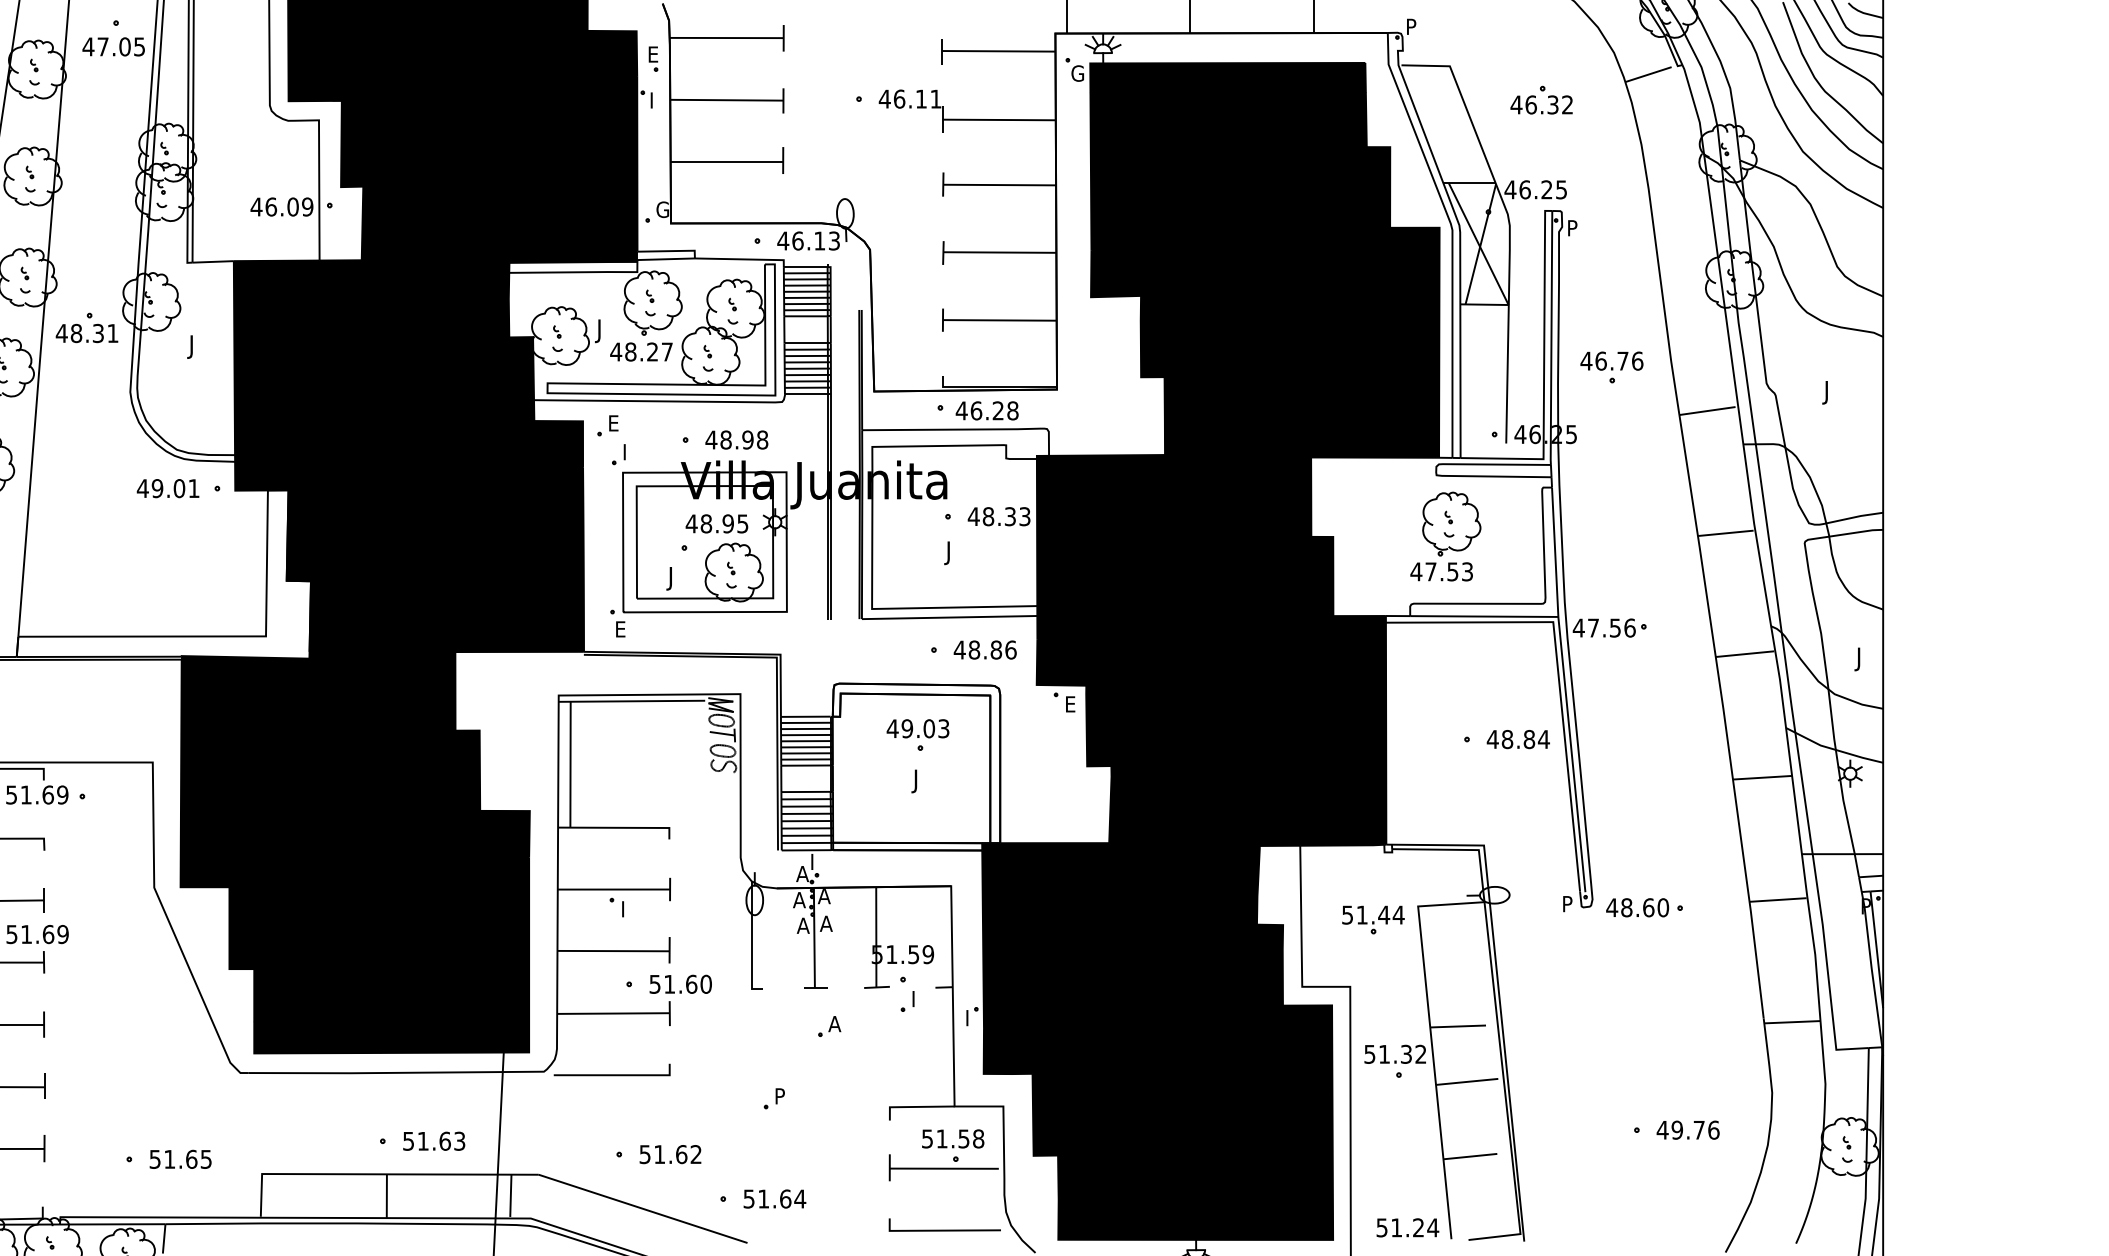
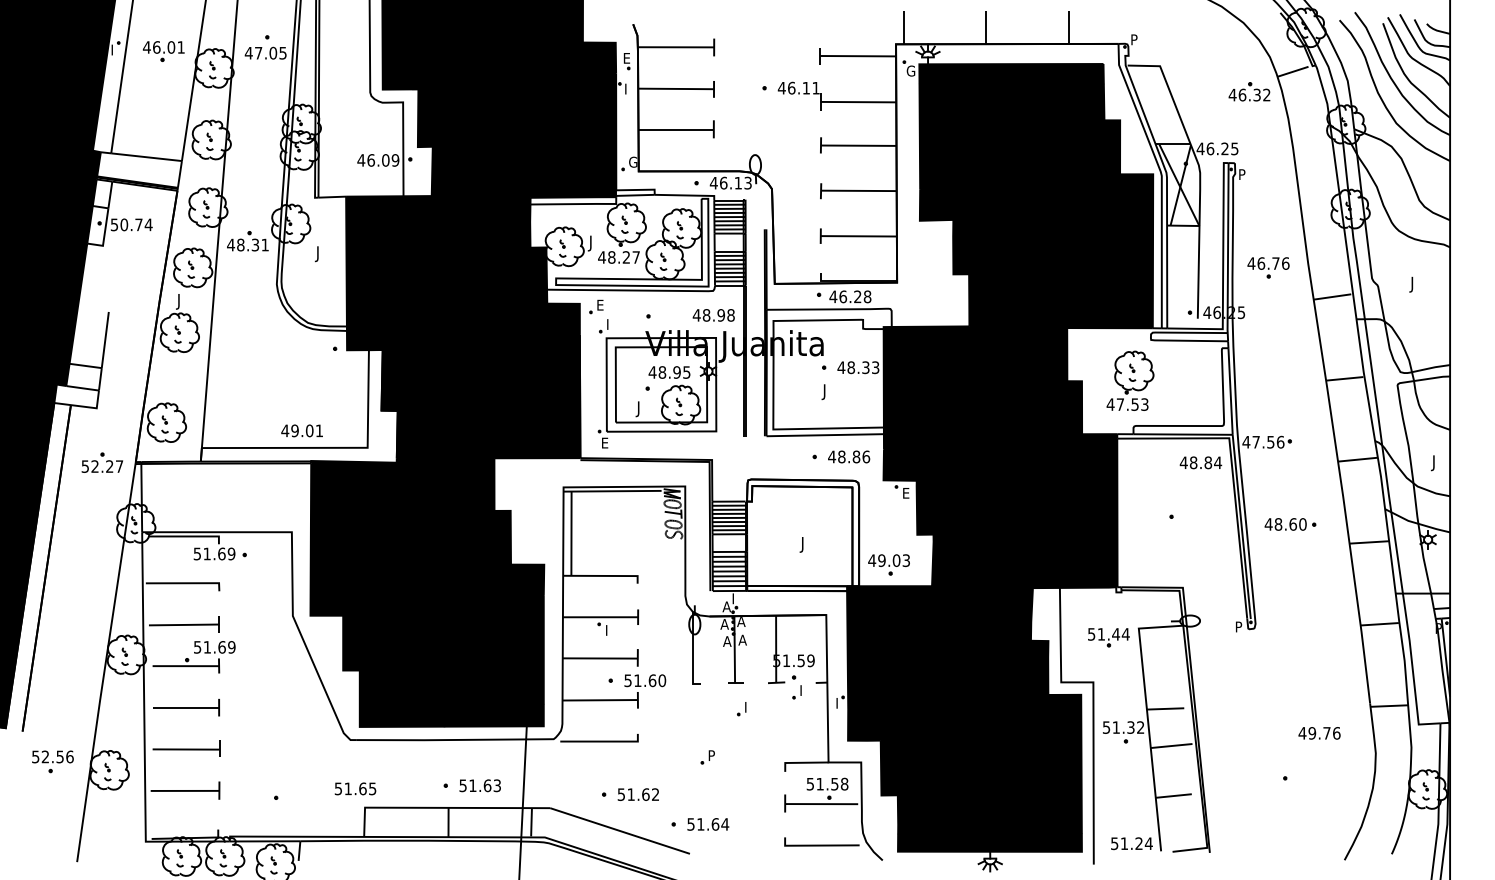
part: (1541, 99) -> (1249, 91), moved
text: (736, 440) -> (713, 315), moved
text: (167, 488) -> (301, 430), moved
part: (1446, 535) -> (1130, 380), moved
part: (917, 734) -> (888, 564), moved
text: (1517, 739) -> (1200, 462), moved
part: (1644, 907) -> (1290, 524), moved
text: (834, 1024) -> (748, 707), A -> I
text: (1688, 1130) -> (1319, 733), moved
text: (180, 1158) -> (355, 788), moved

